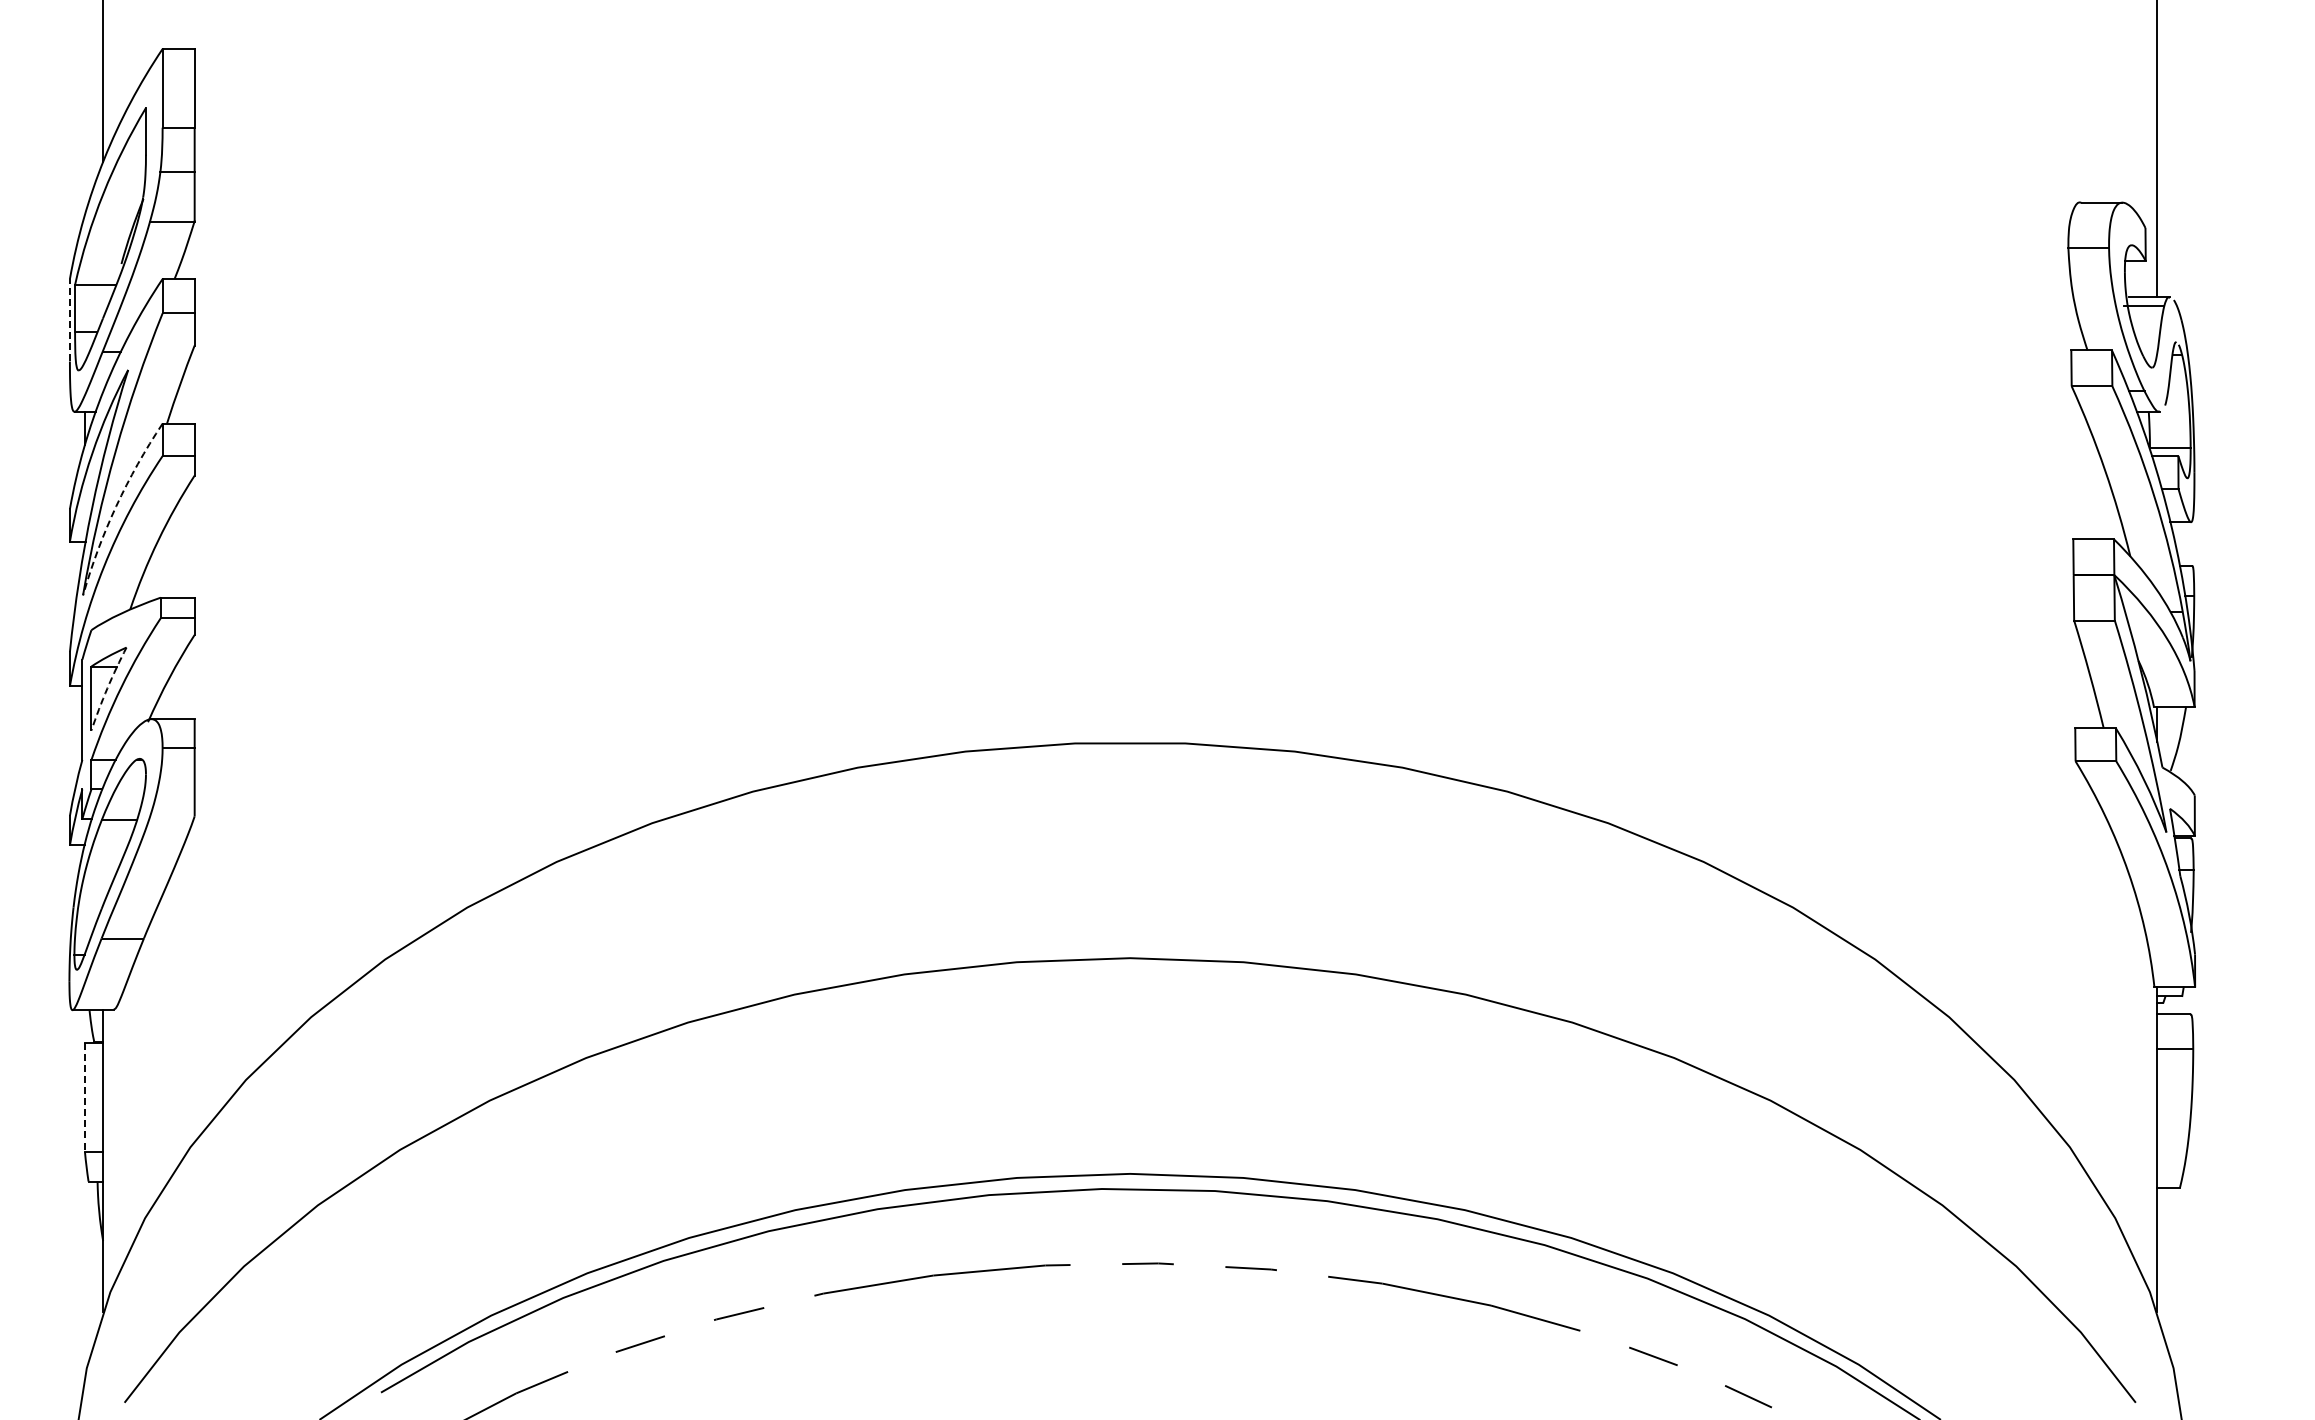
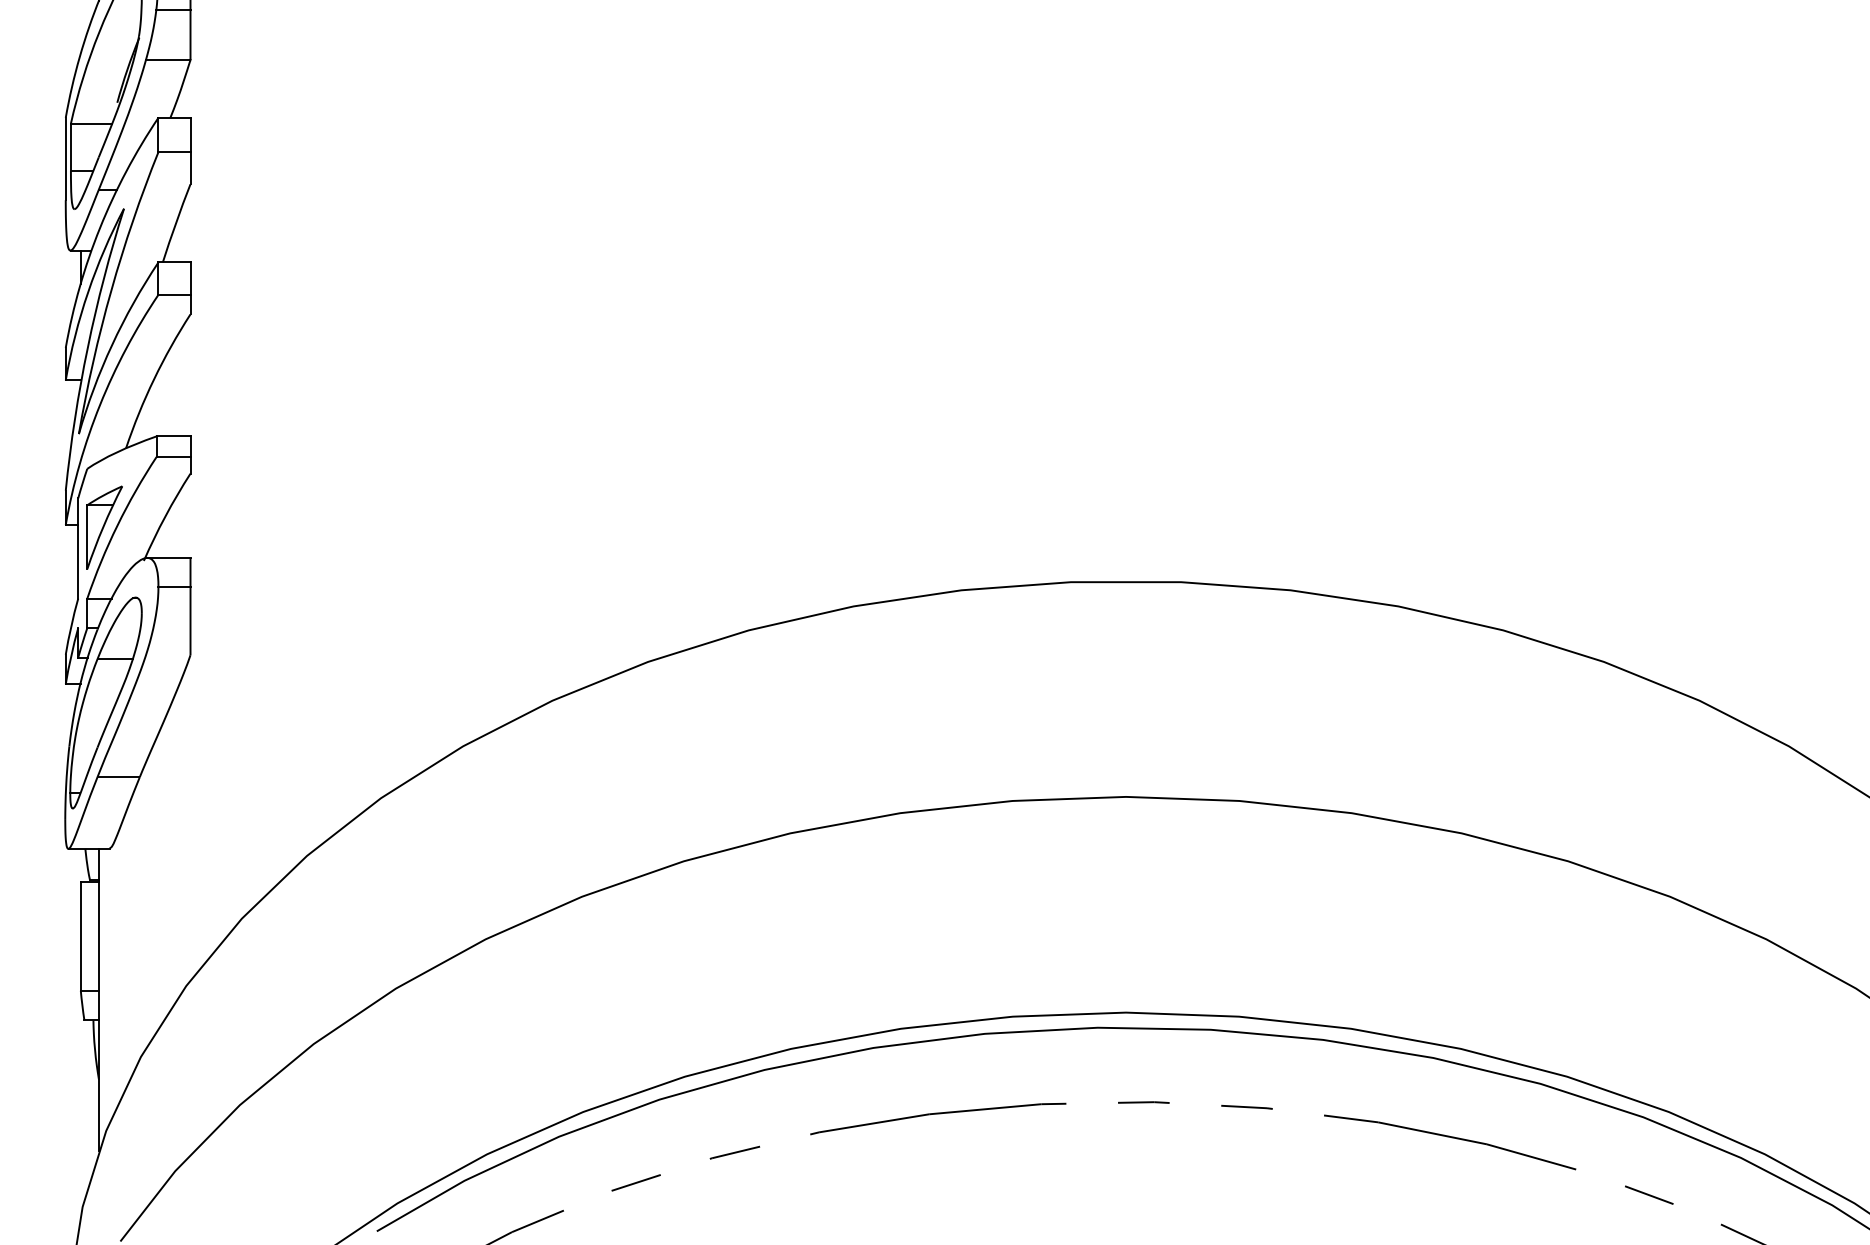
line: (69, 319) -> (65, 158), dashed -> solid
arc: (116, 506) -> (112, 345), dashed -> solid
arc: (107, 688) -> (103, 527), dashed -> solid
line: (84, 1097) -> (80, 936), dashed -> solid

